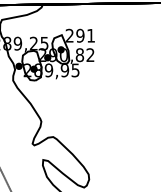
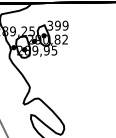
text: (79, 35) -> (57, 25), 291 -> 399

